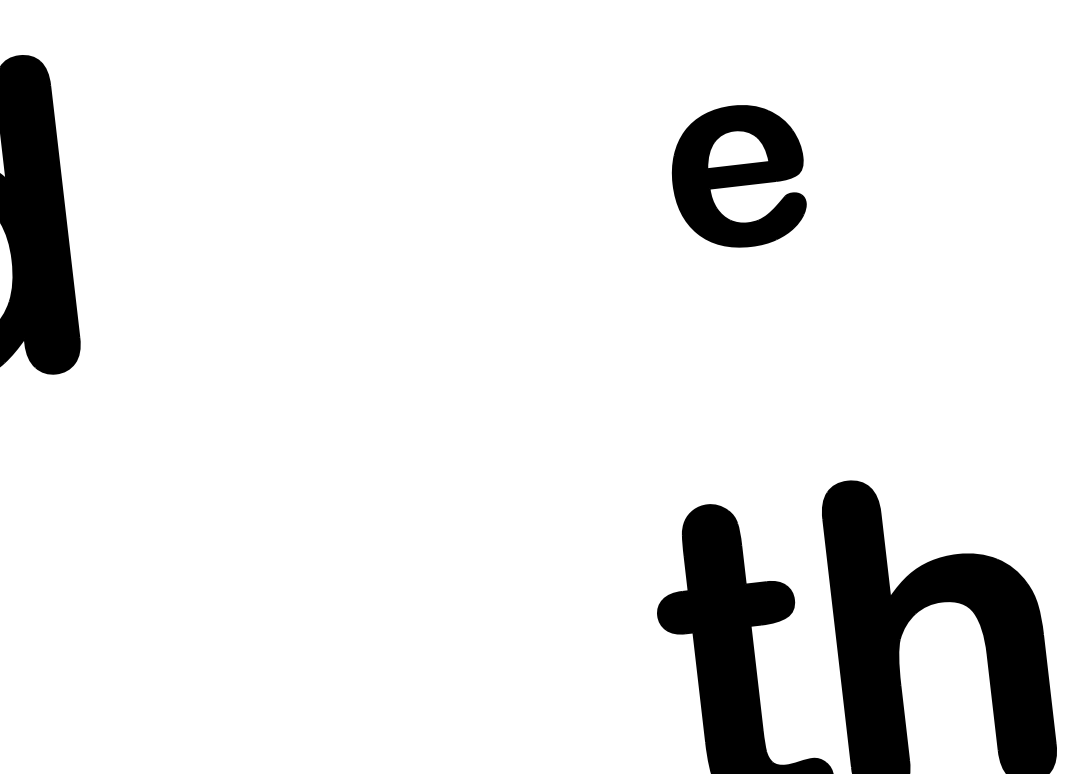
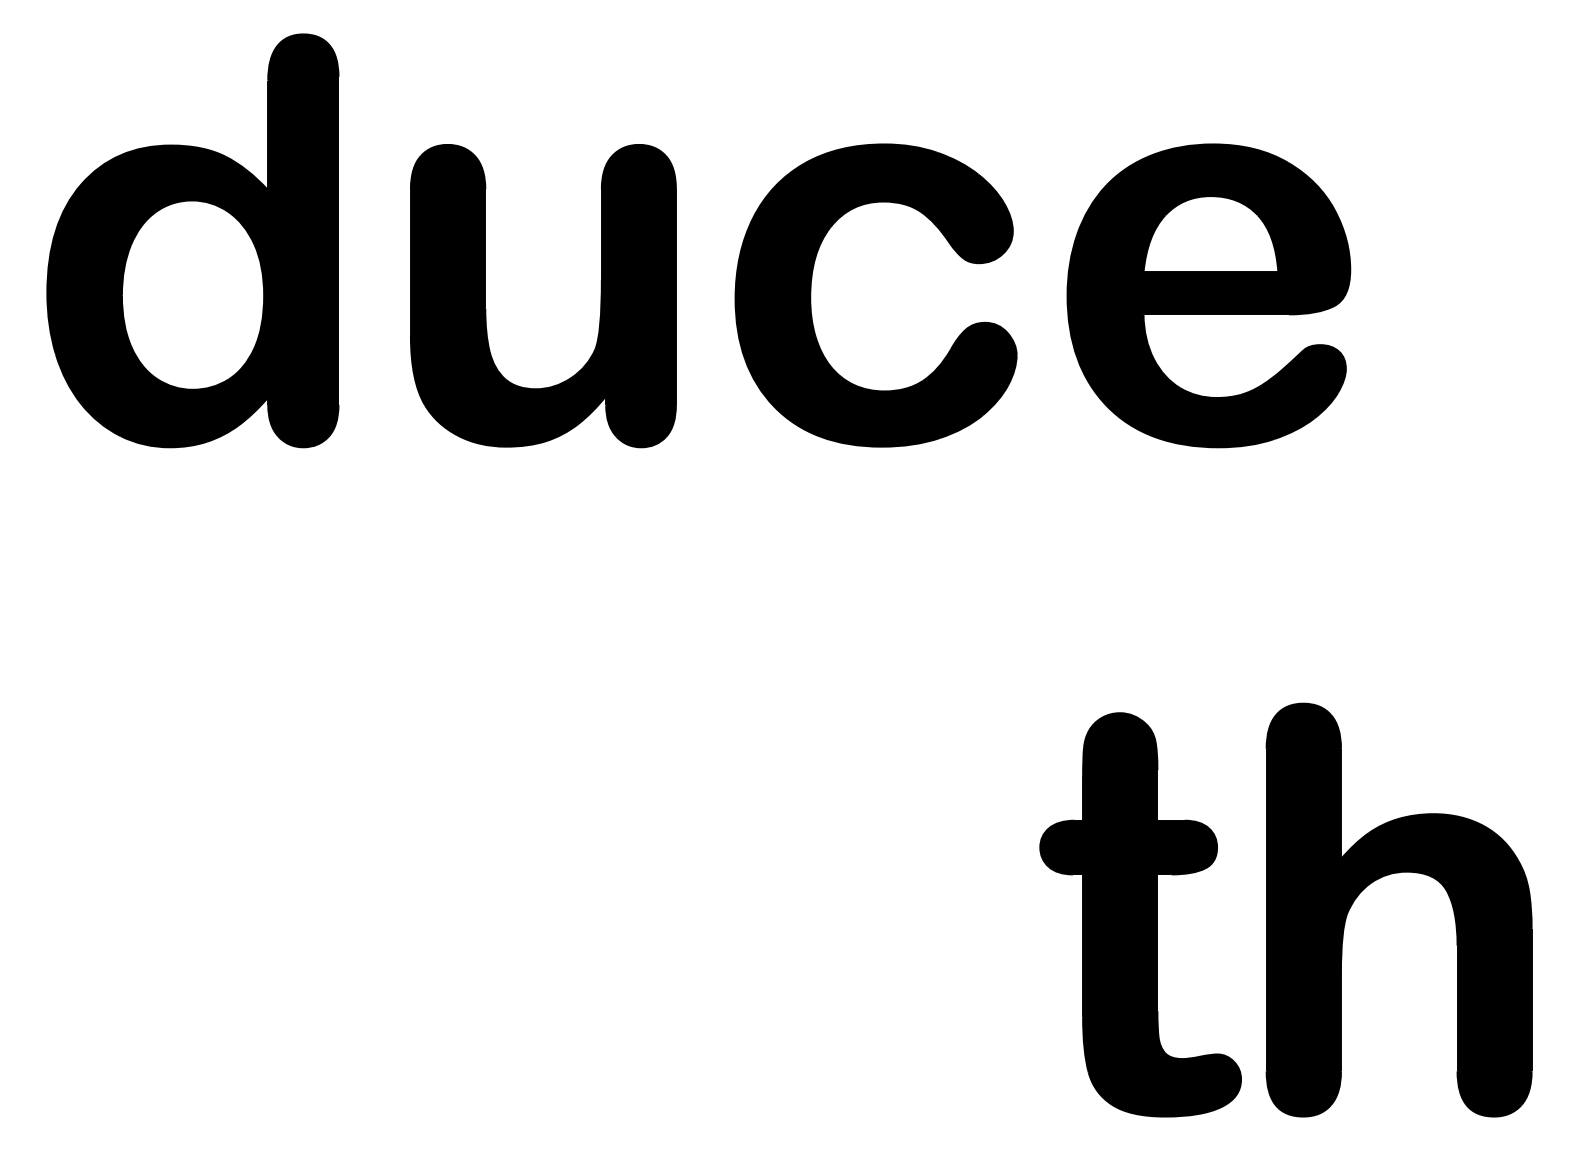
part: (738, 176) -> (1208, 295), size x1.67
part: (433, 211) -> (811, 295), added
part: (271, 231) -> (600, 296), added

